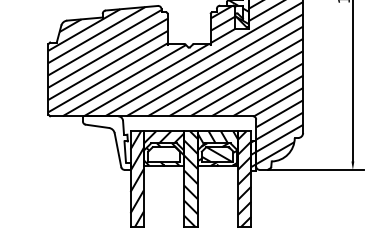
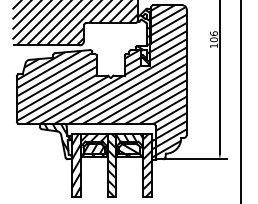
hatch: (109, 140) -> (57, 139), added
hatch: (163, 153) -> (93, 148), added

